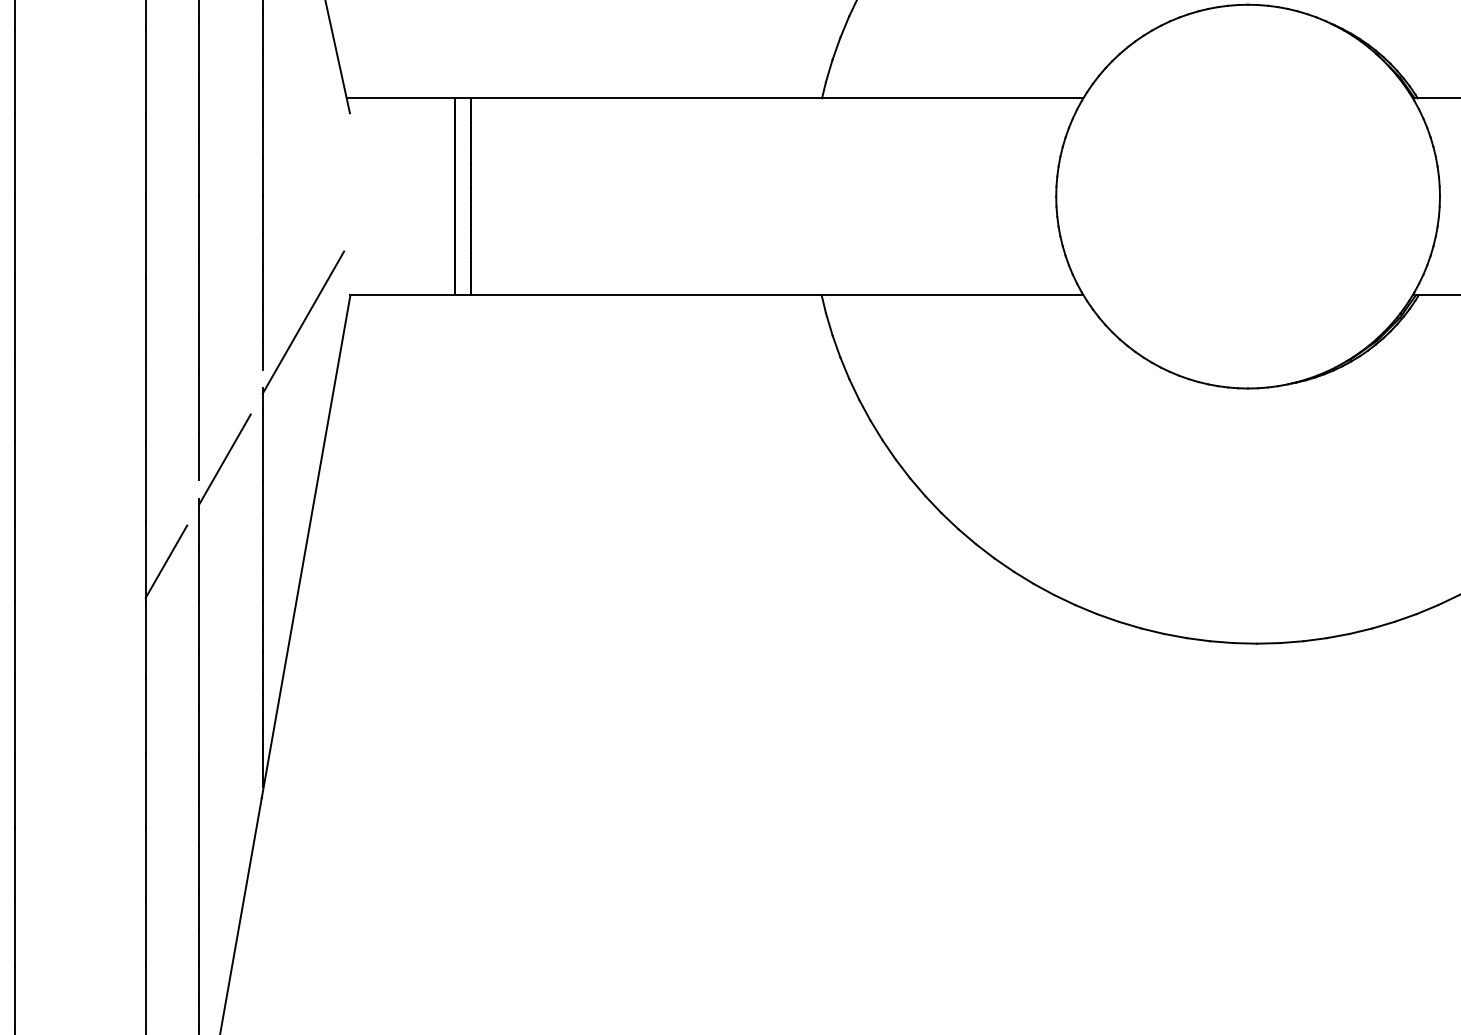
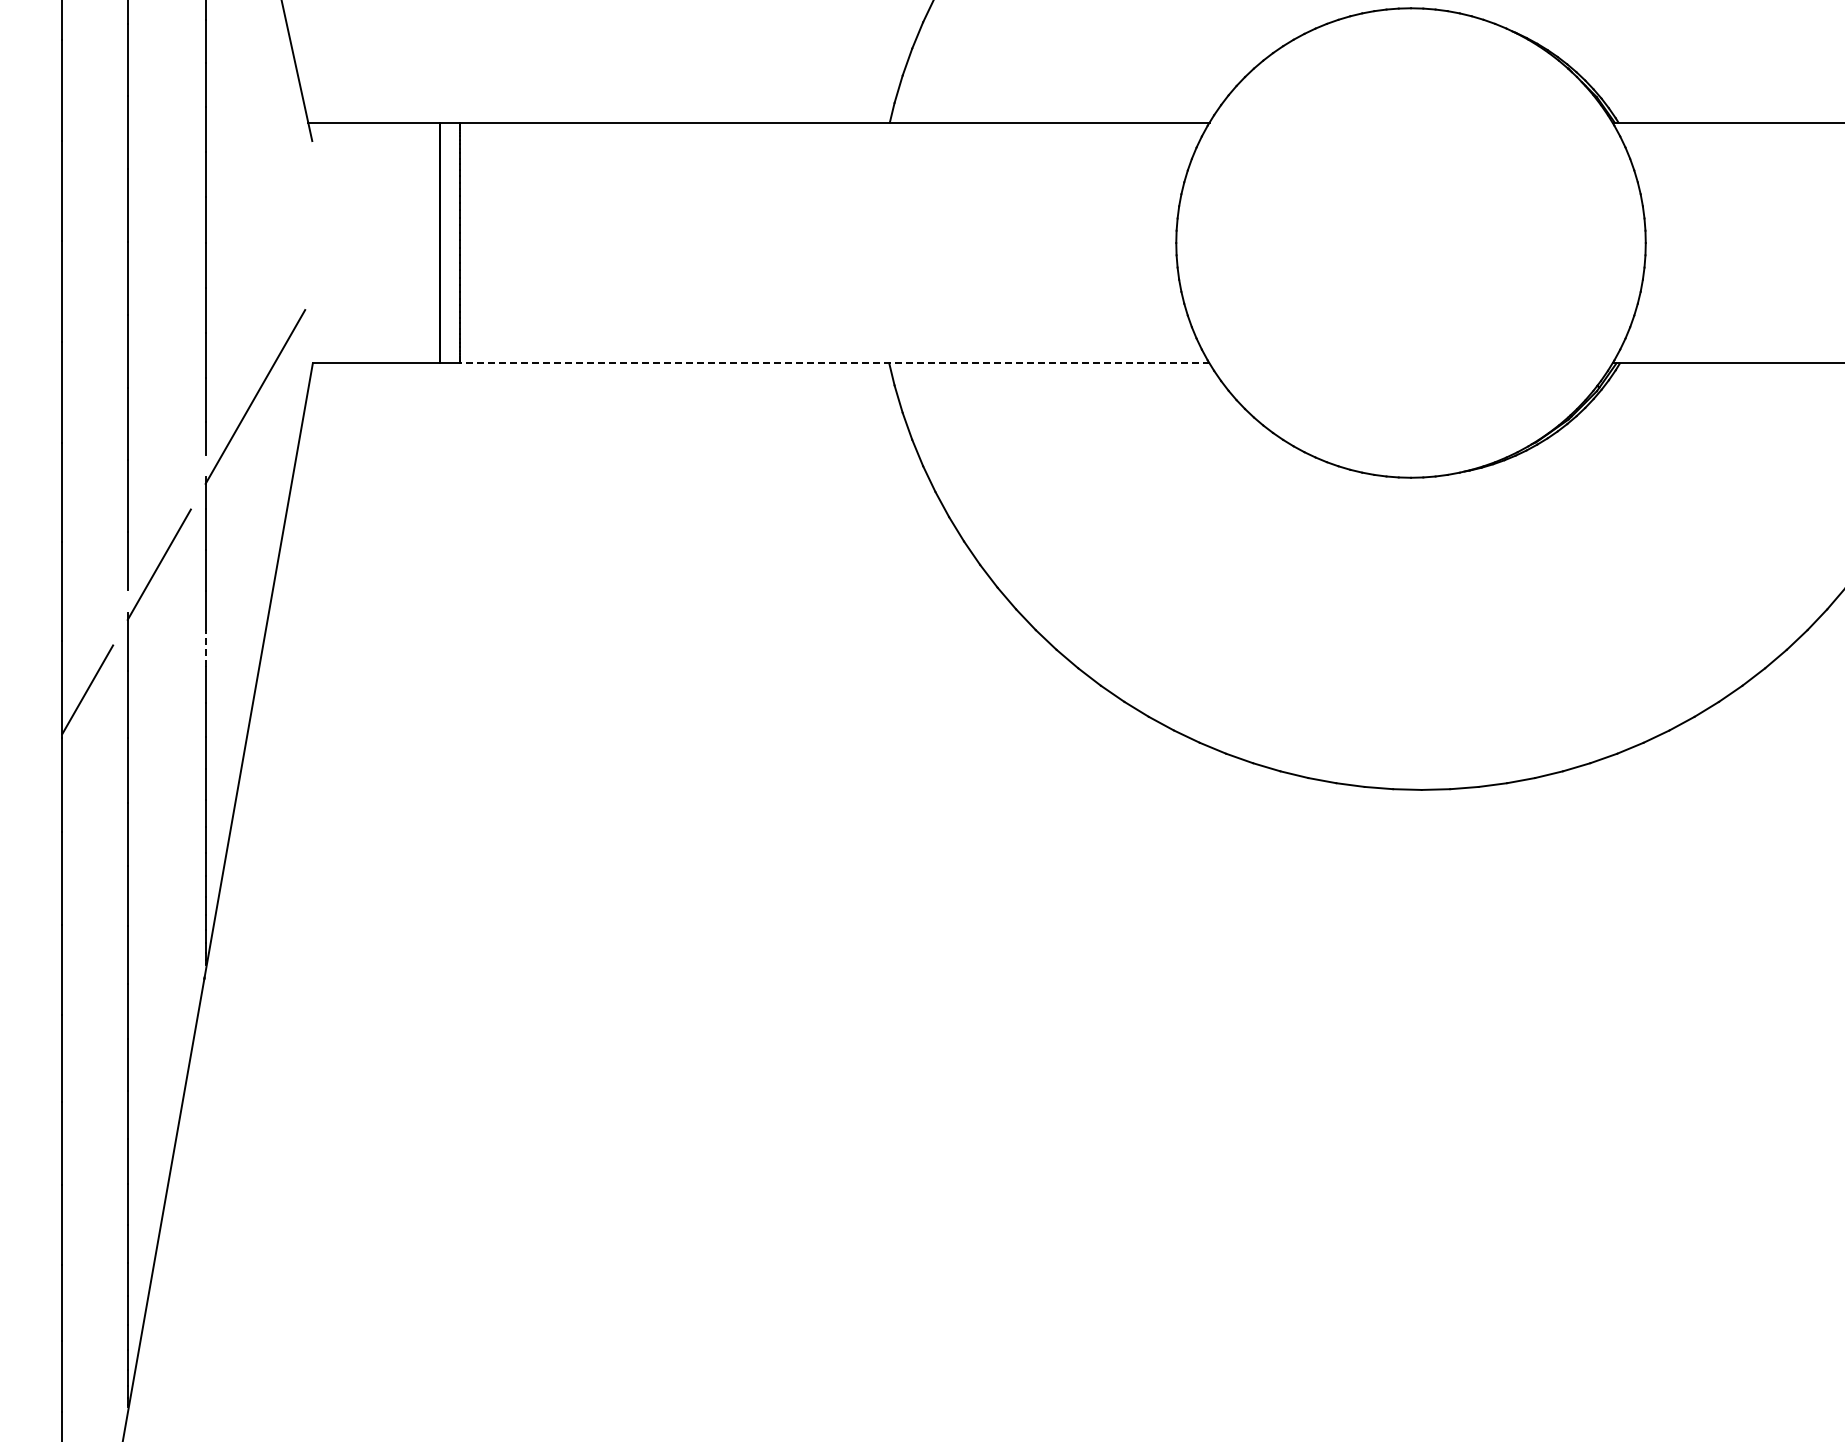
line: (776, 295) -> (834, 363), solid -> dashed
line: (262, 528) -> (205, 648), solid -> dashed

